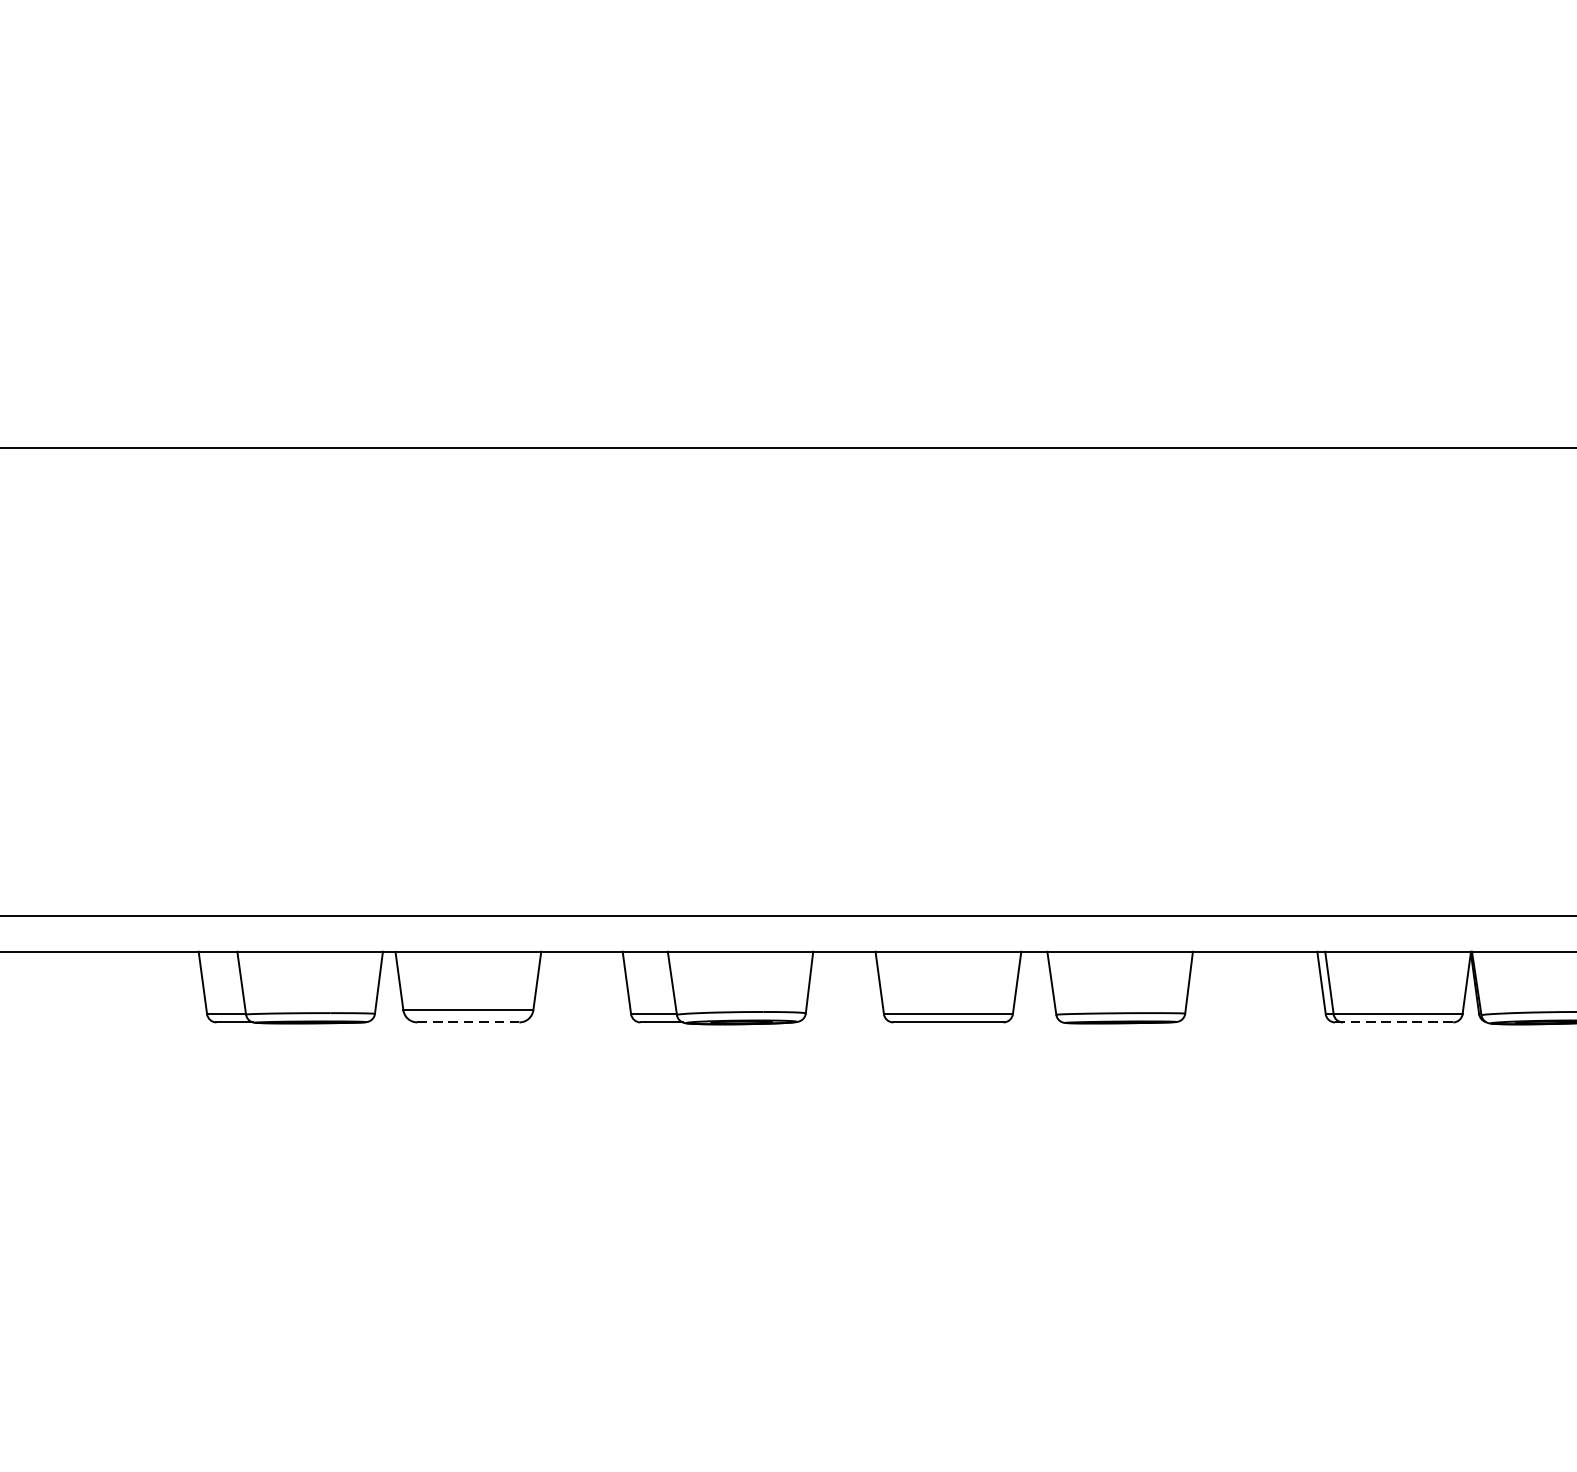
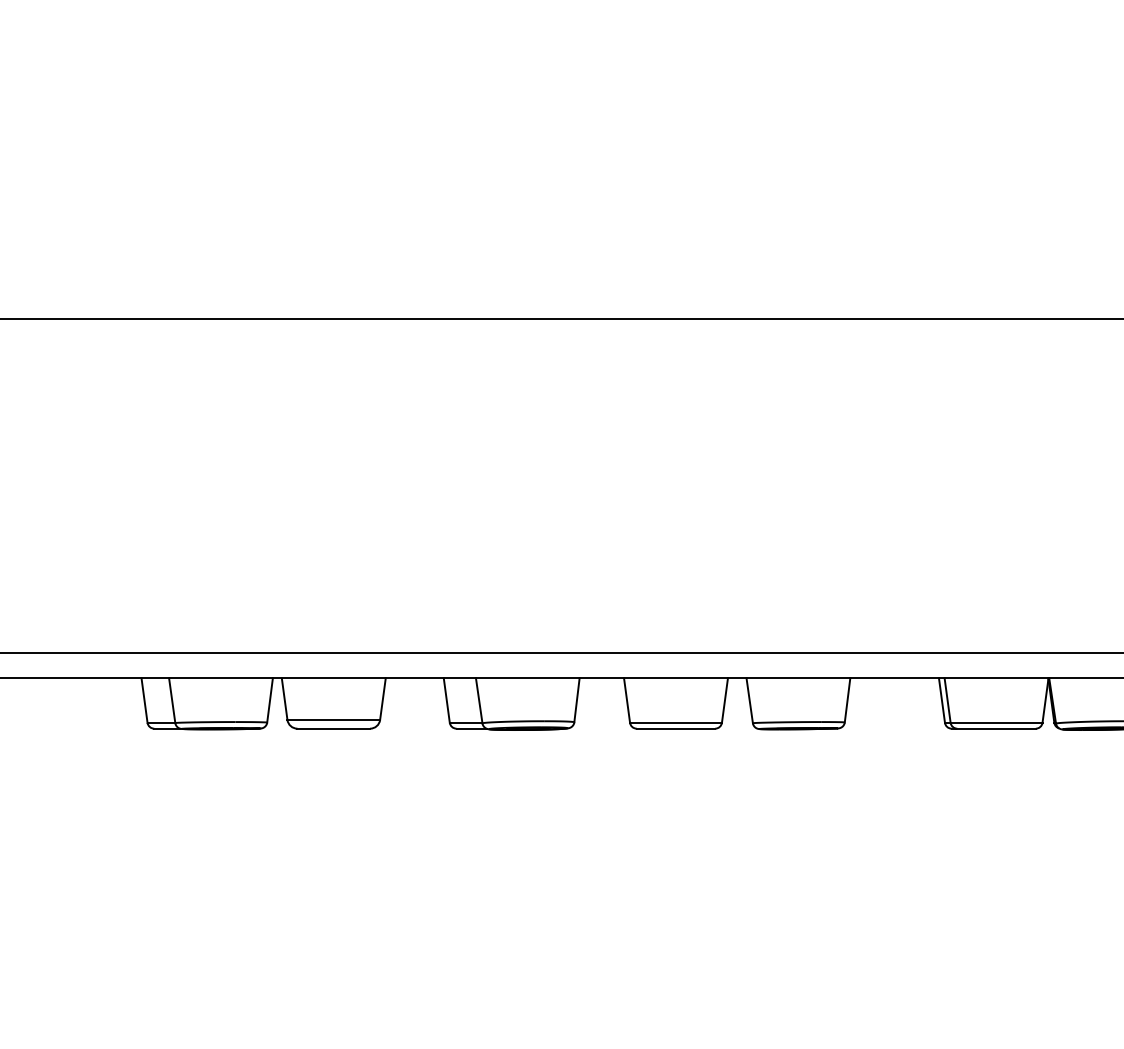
line: (469, 1022) -> (334, 728), dashed -> solid
line: (1395, 1022) -> (994, 728), dashed -> solid

